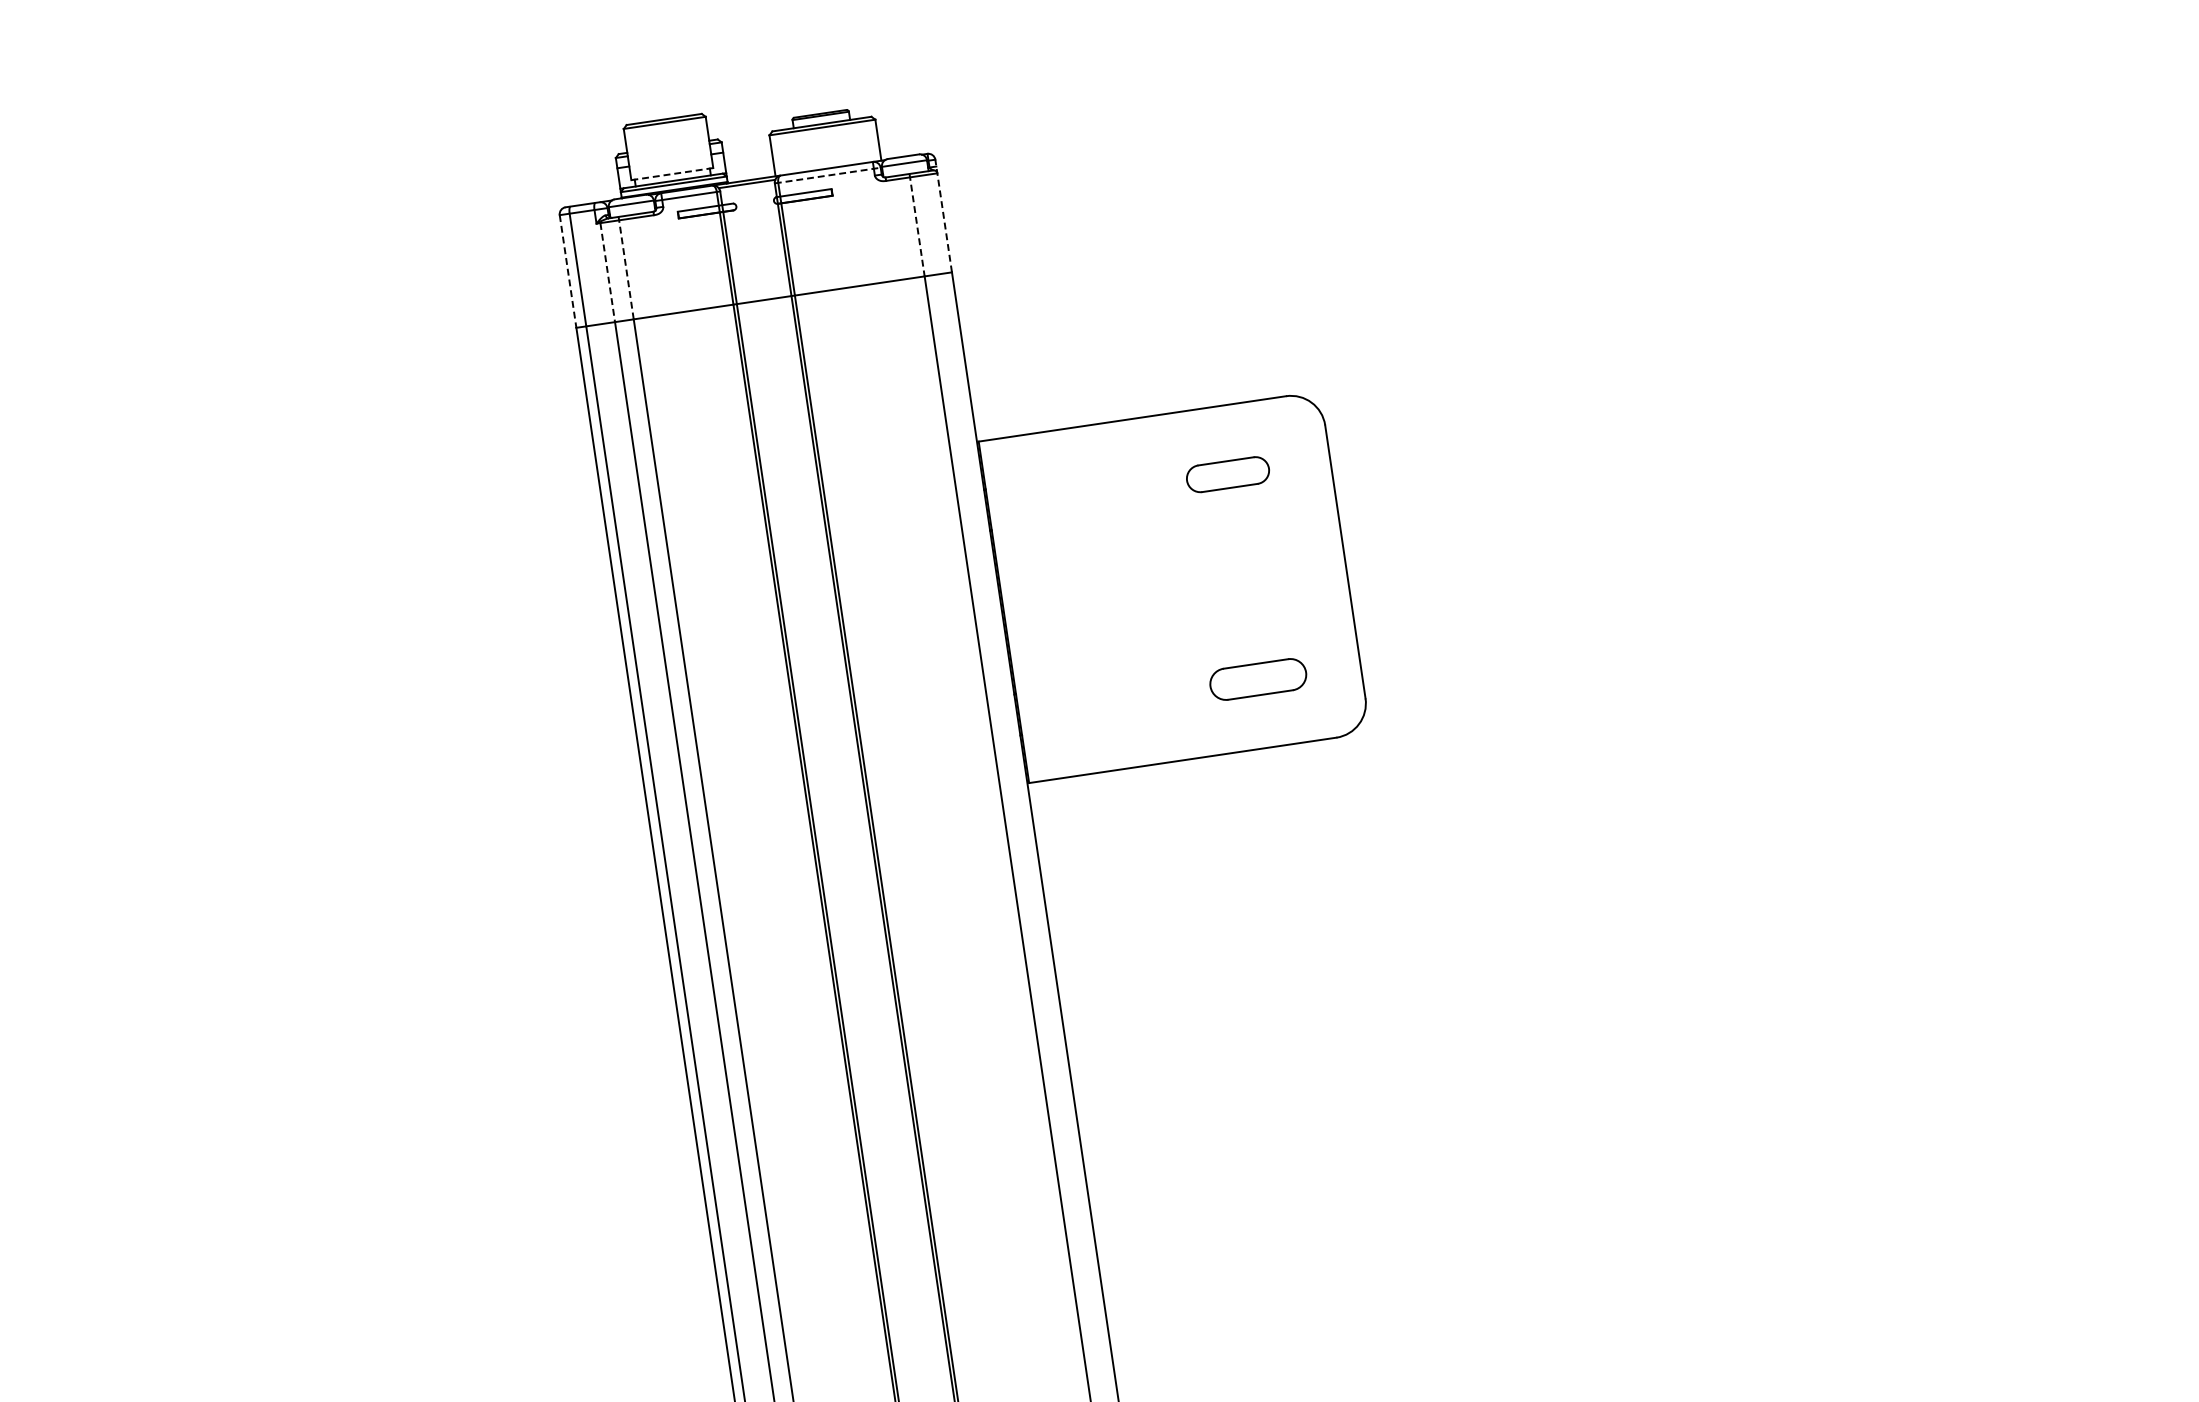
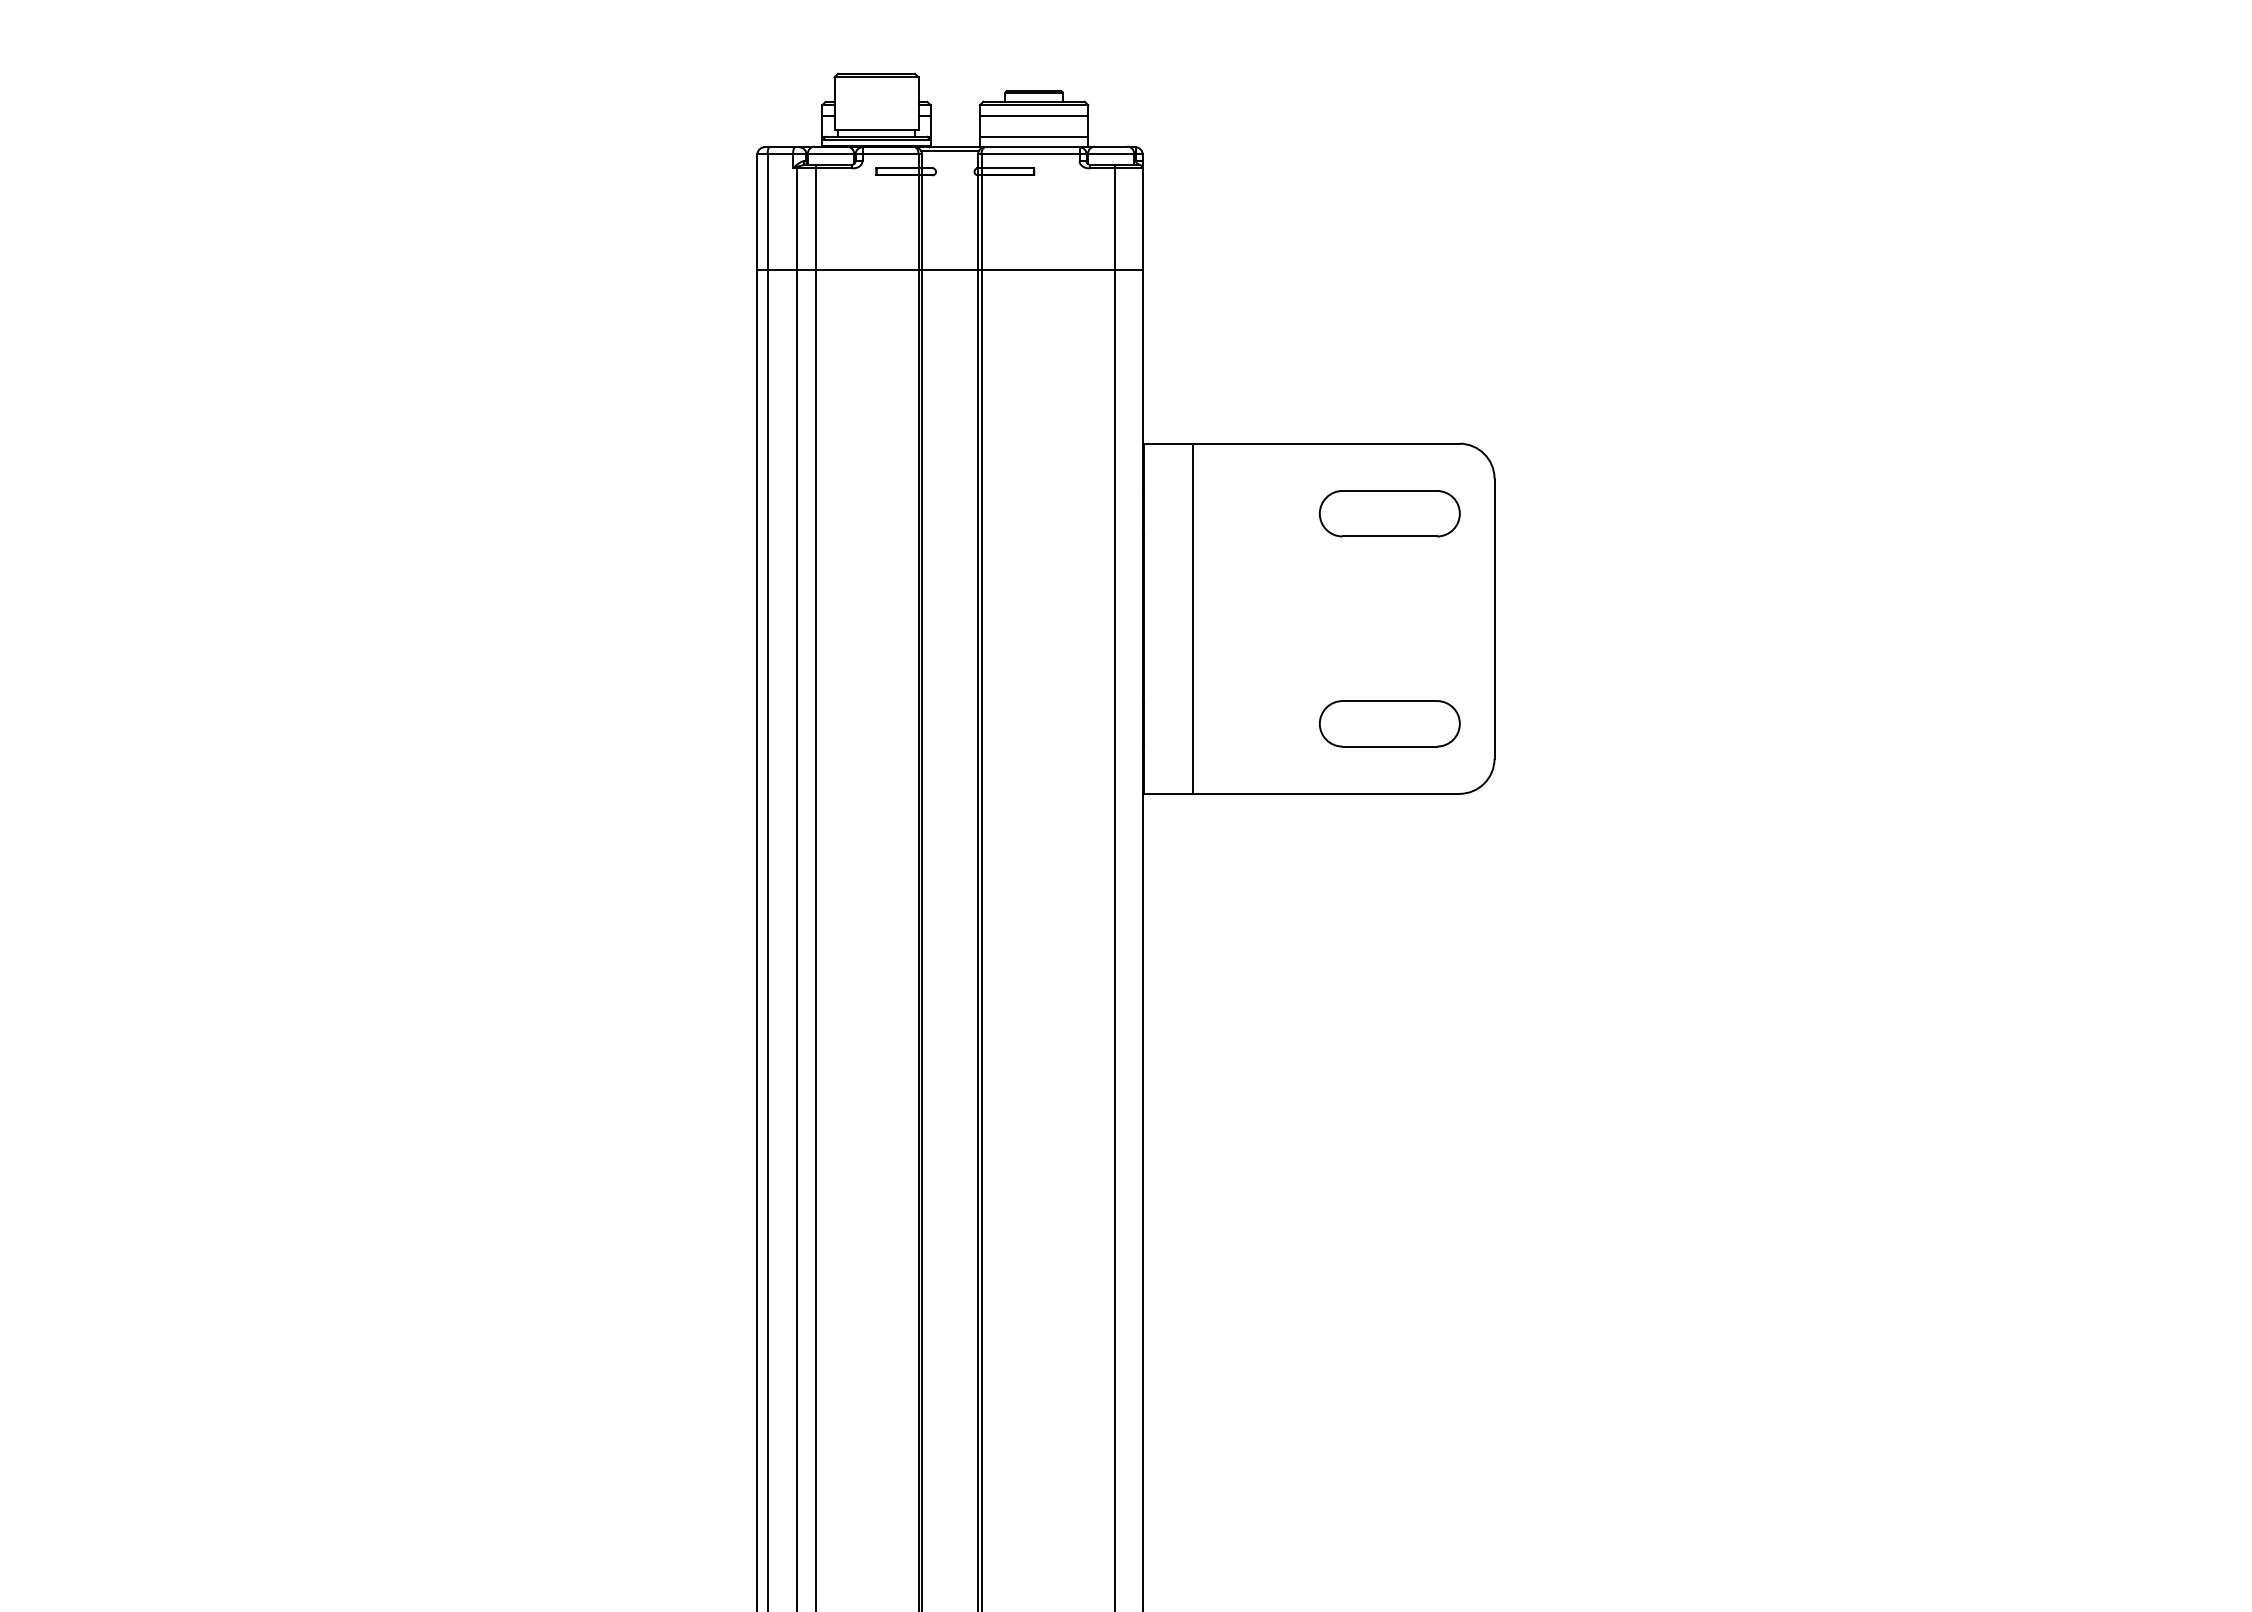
line: (823, 137) -> (1033, 115), added
line: (826, 158) -> (1033, 136), added
line: (672, 173) -> (876, 129), dashed -> solid
line: (828, 175) -> (1033, 154), dashed -> solid
line: (943, 216) -> (1142, 212), dashed -> solid
line: (917, 225) -> (1114, 217), dashed -> solid
line: (626, 268) -> (816, 217), dashed -> solid
line: (568, 271) -> (757, 212), dashed -> solid
line: (608, 272) -> (797, 219), dashed -> solid
part: (1227, 474) -> (1389, 513), size x1.67
line: (1051, 604) -> (1193, 618), added
part: (1258, 679) -> (1389, 723), size x1.43

